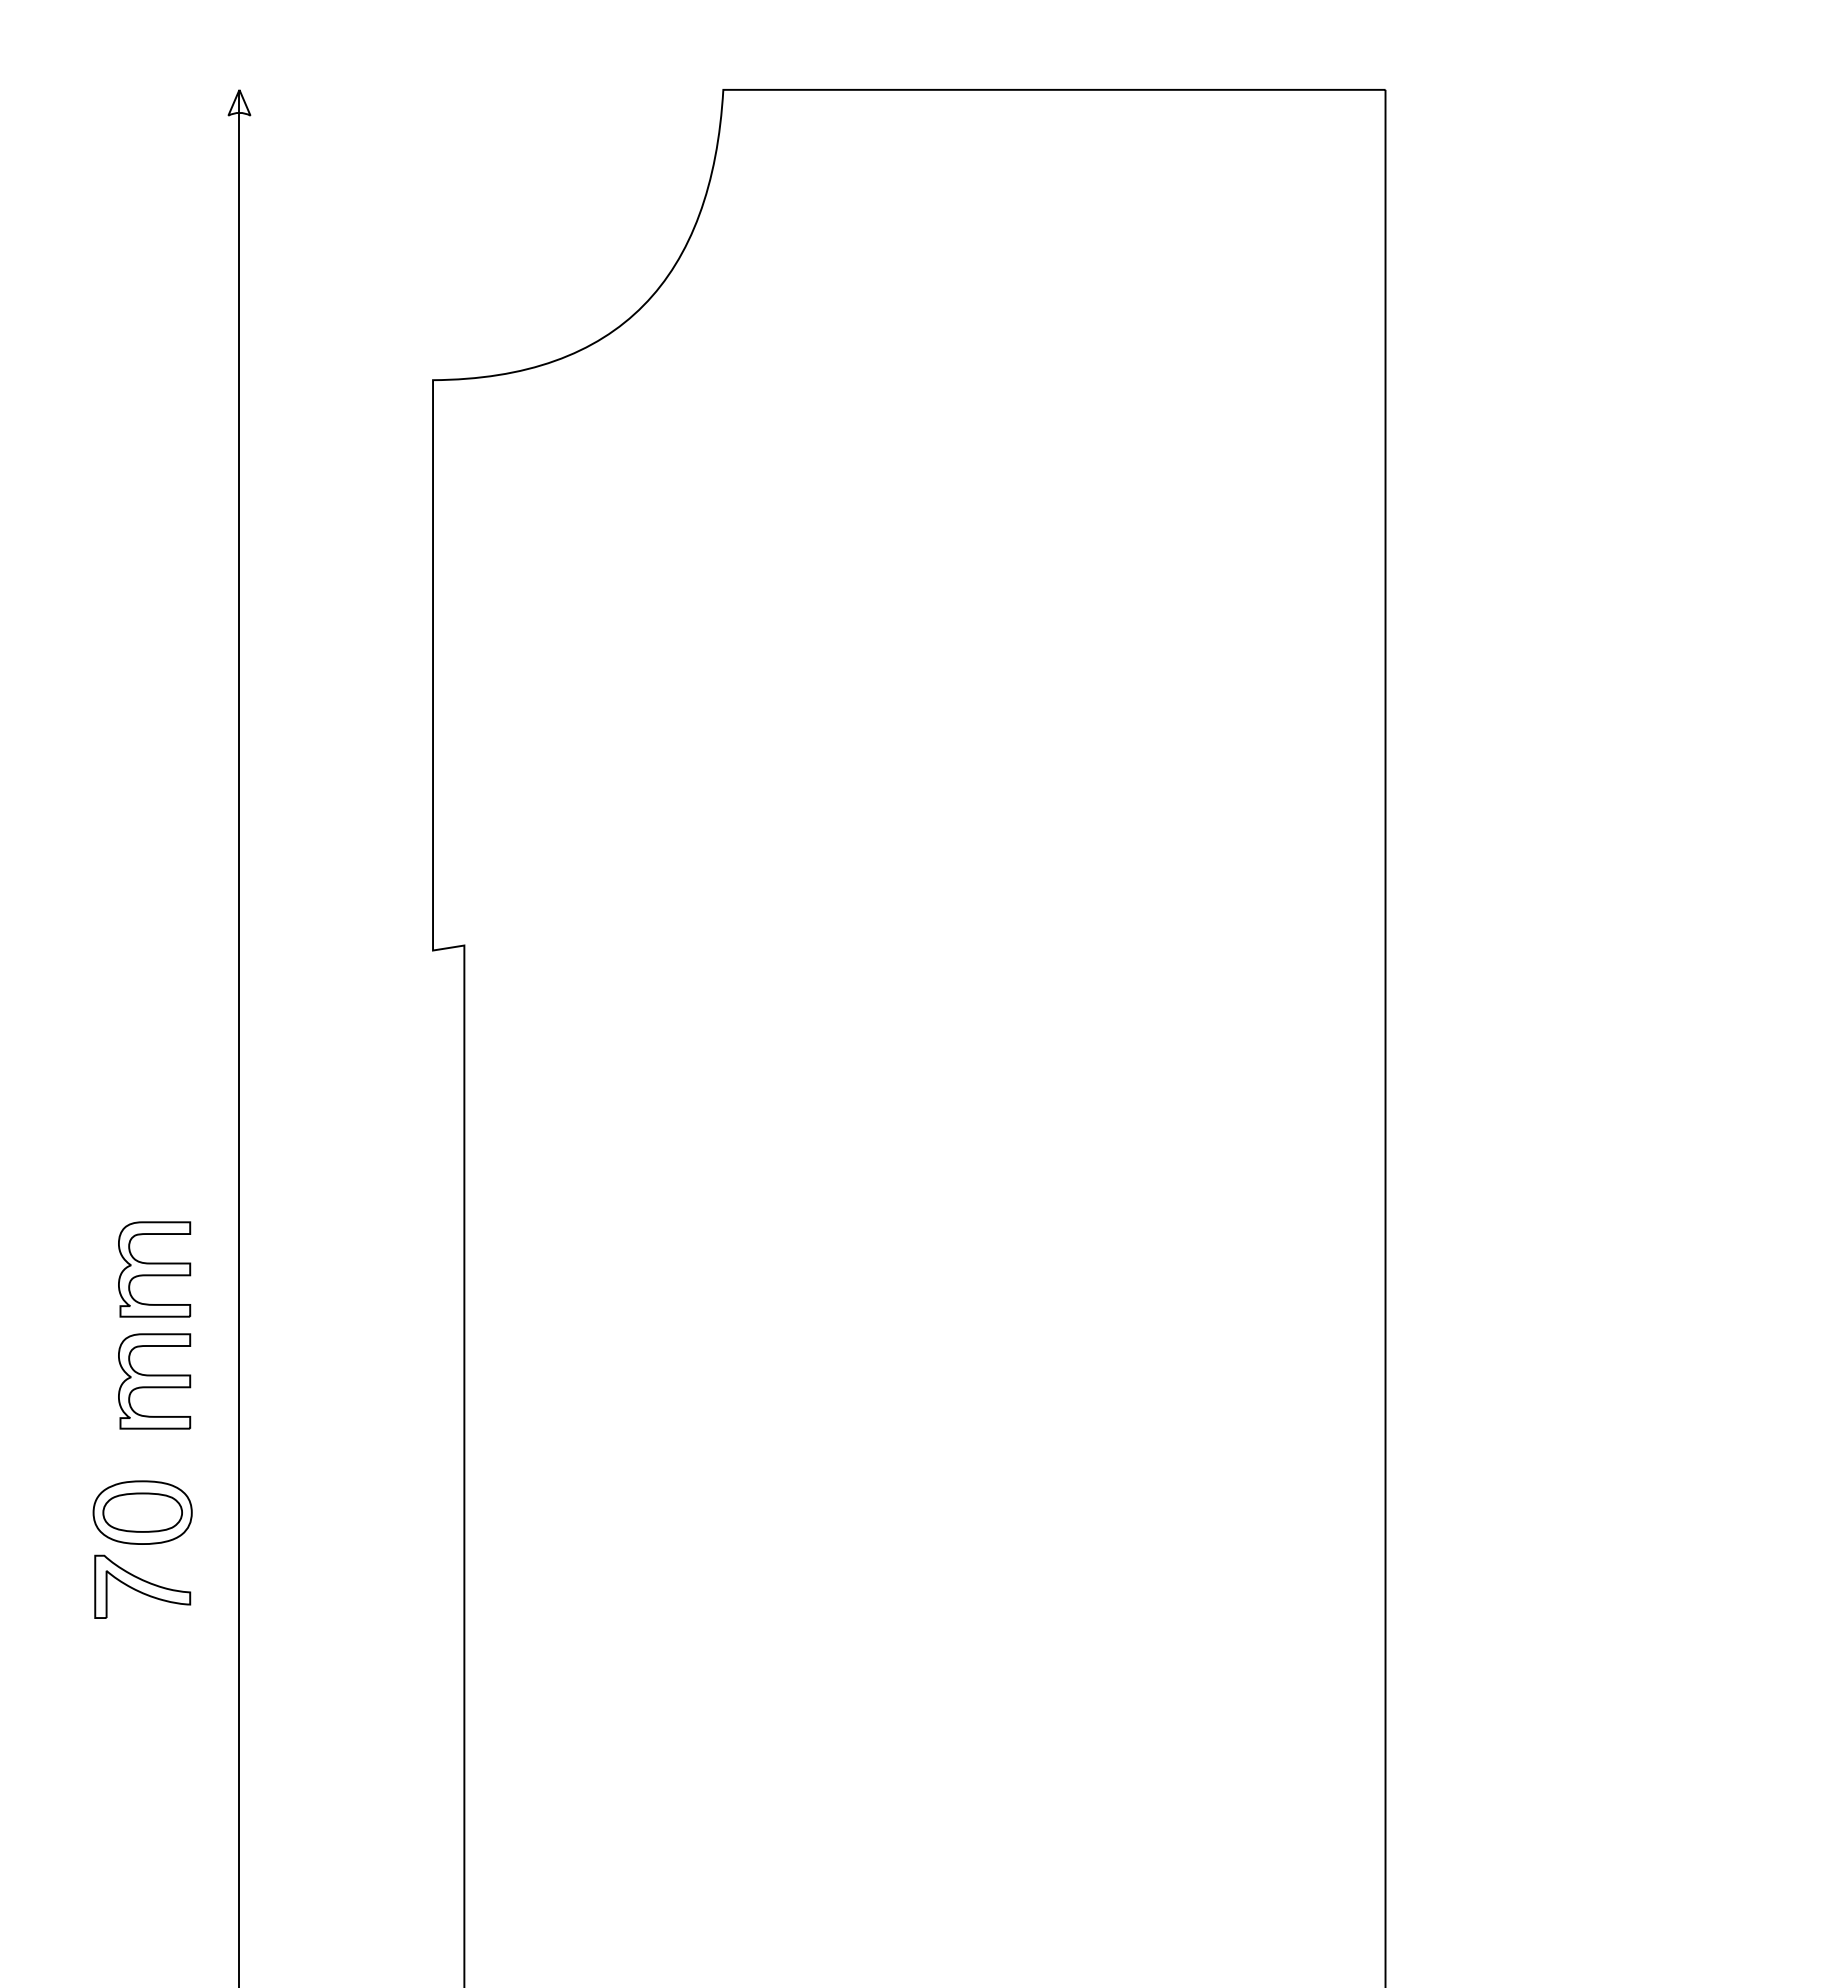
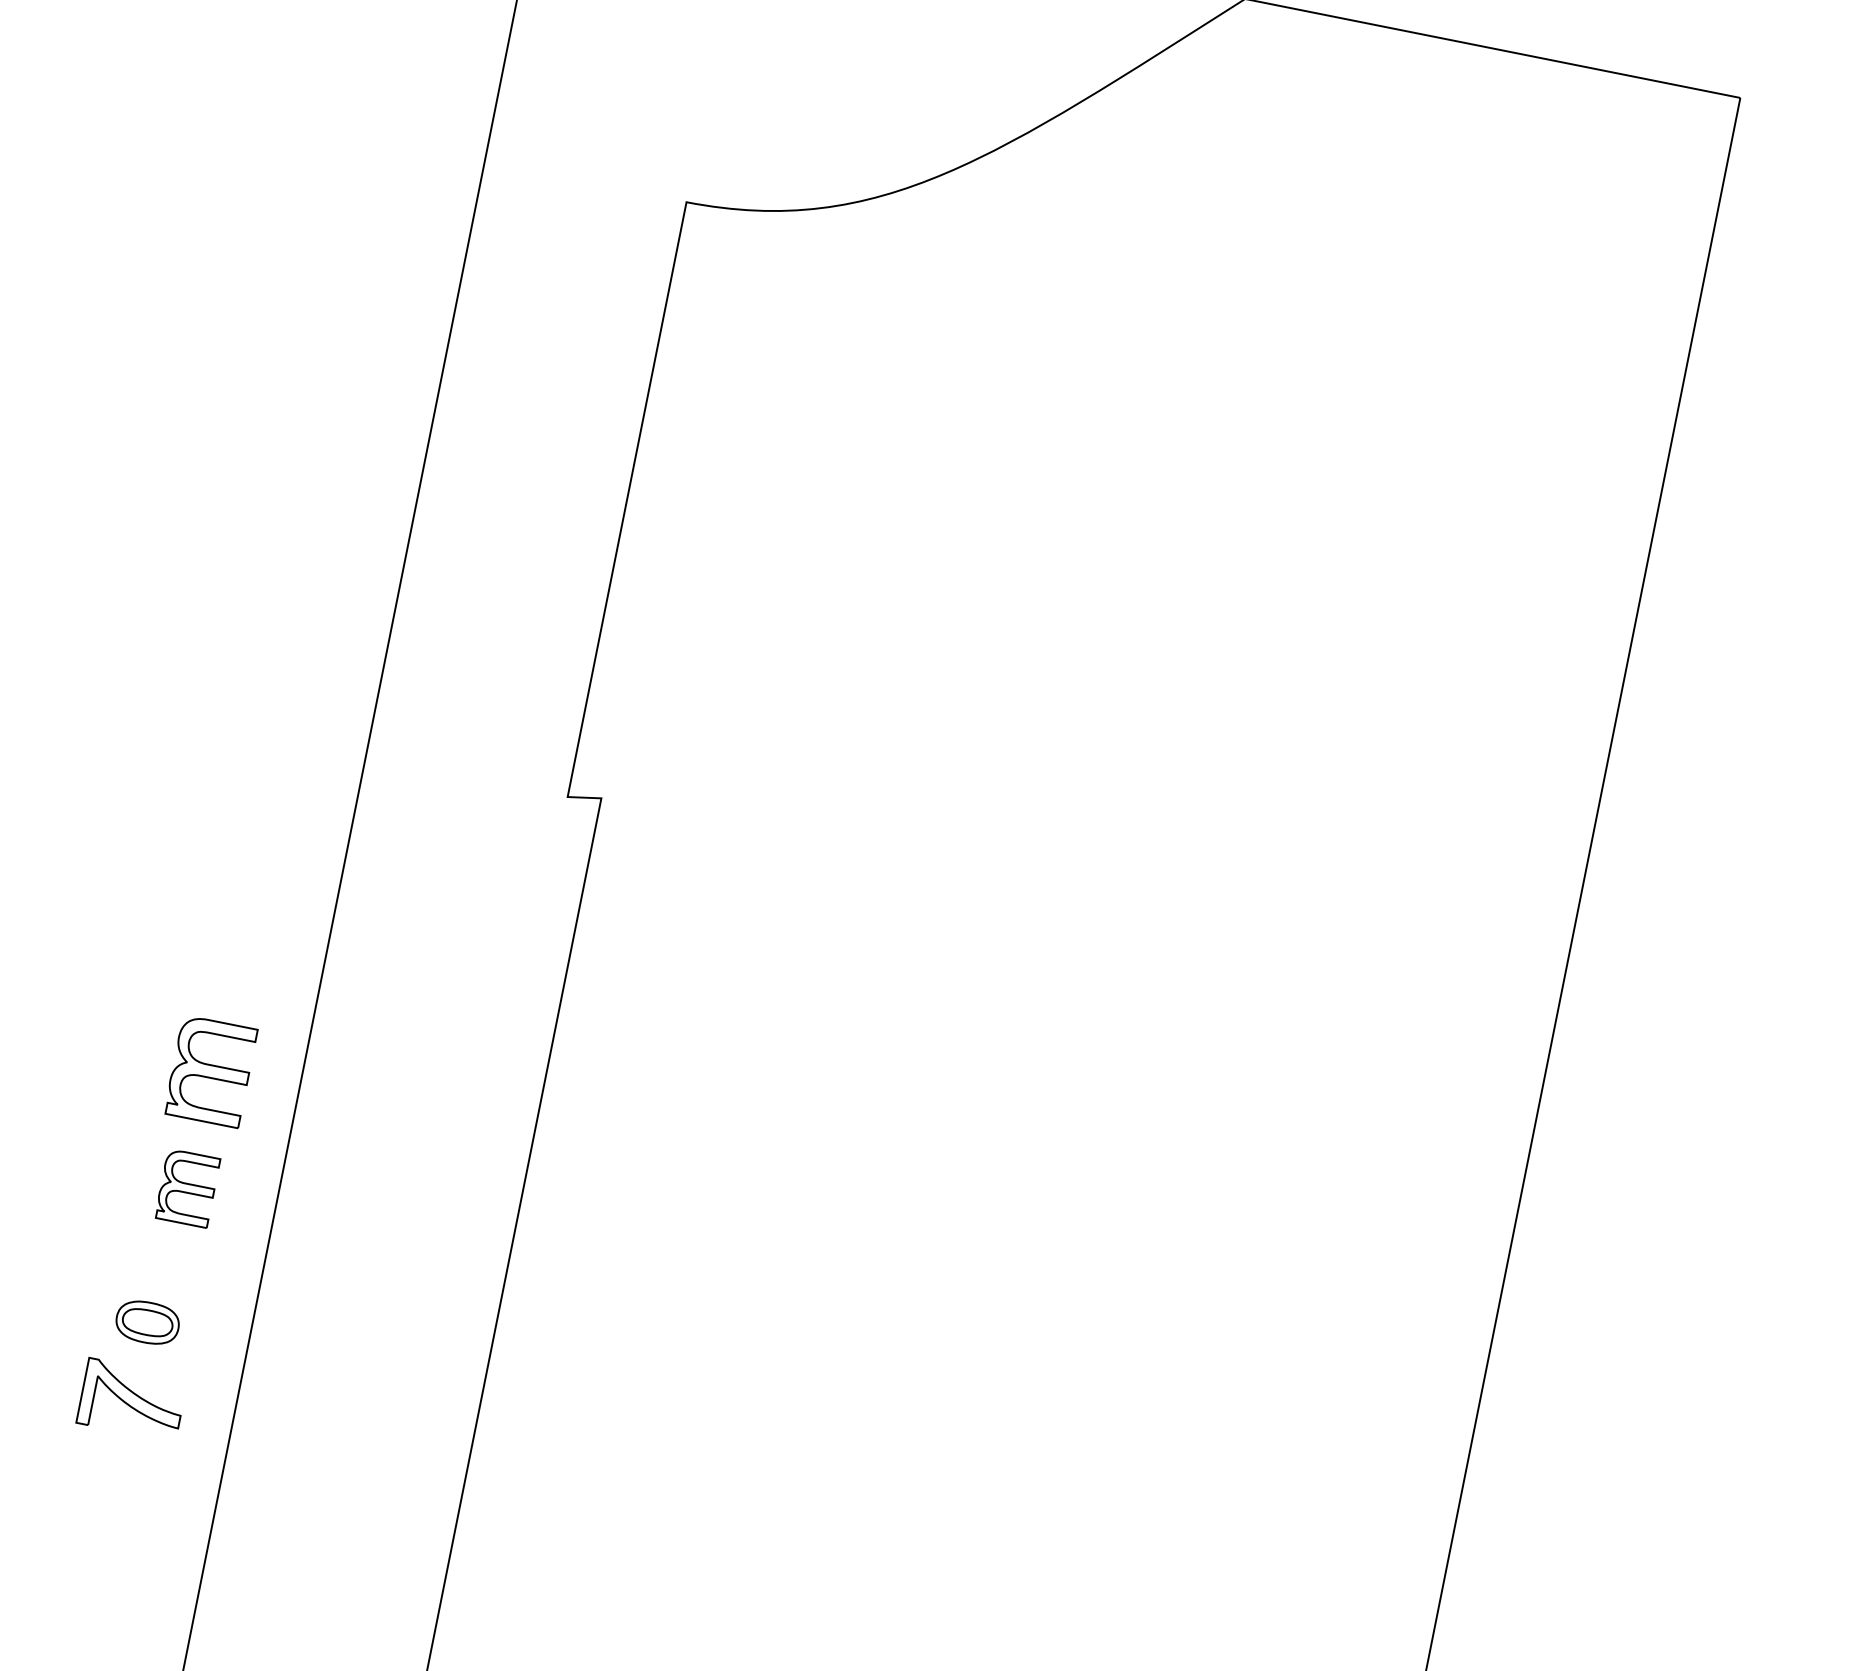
part: (154, 1381) -> (187, 1188), size x0.7
part: (142, 1512) -> (147, 1322), size x0.6

